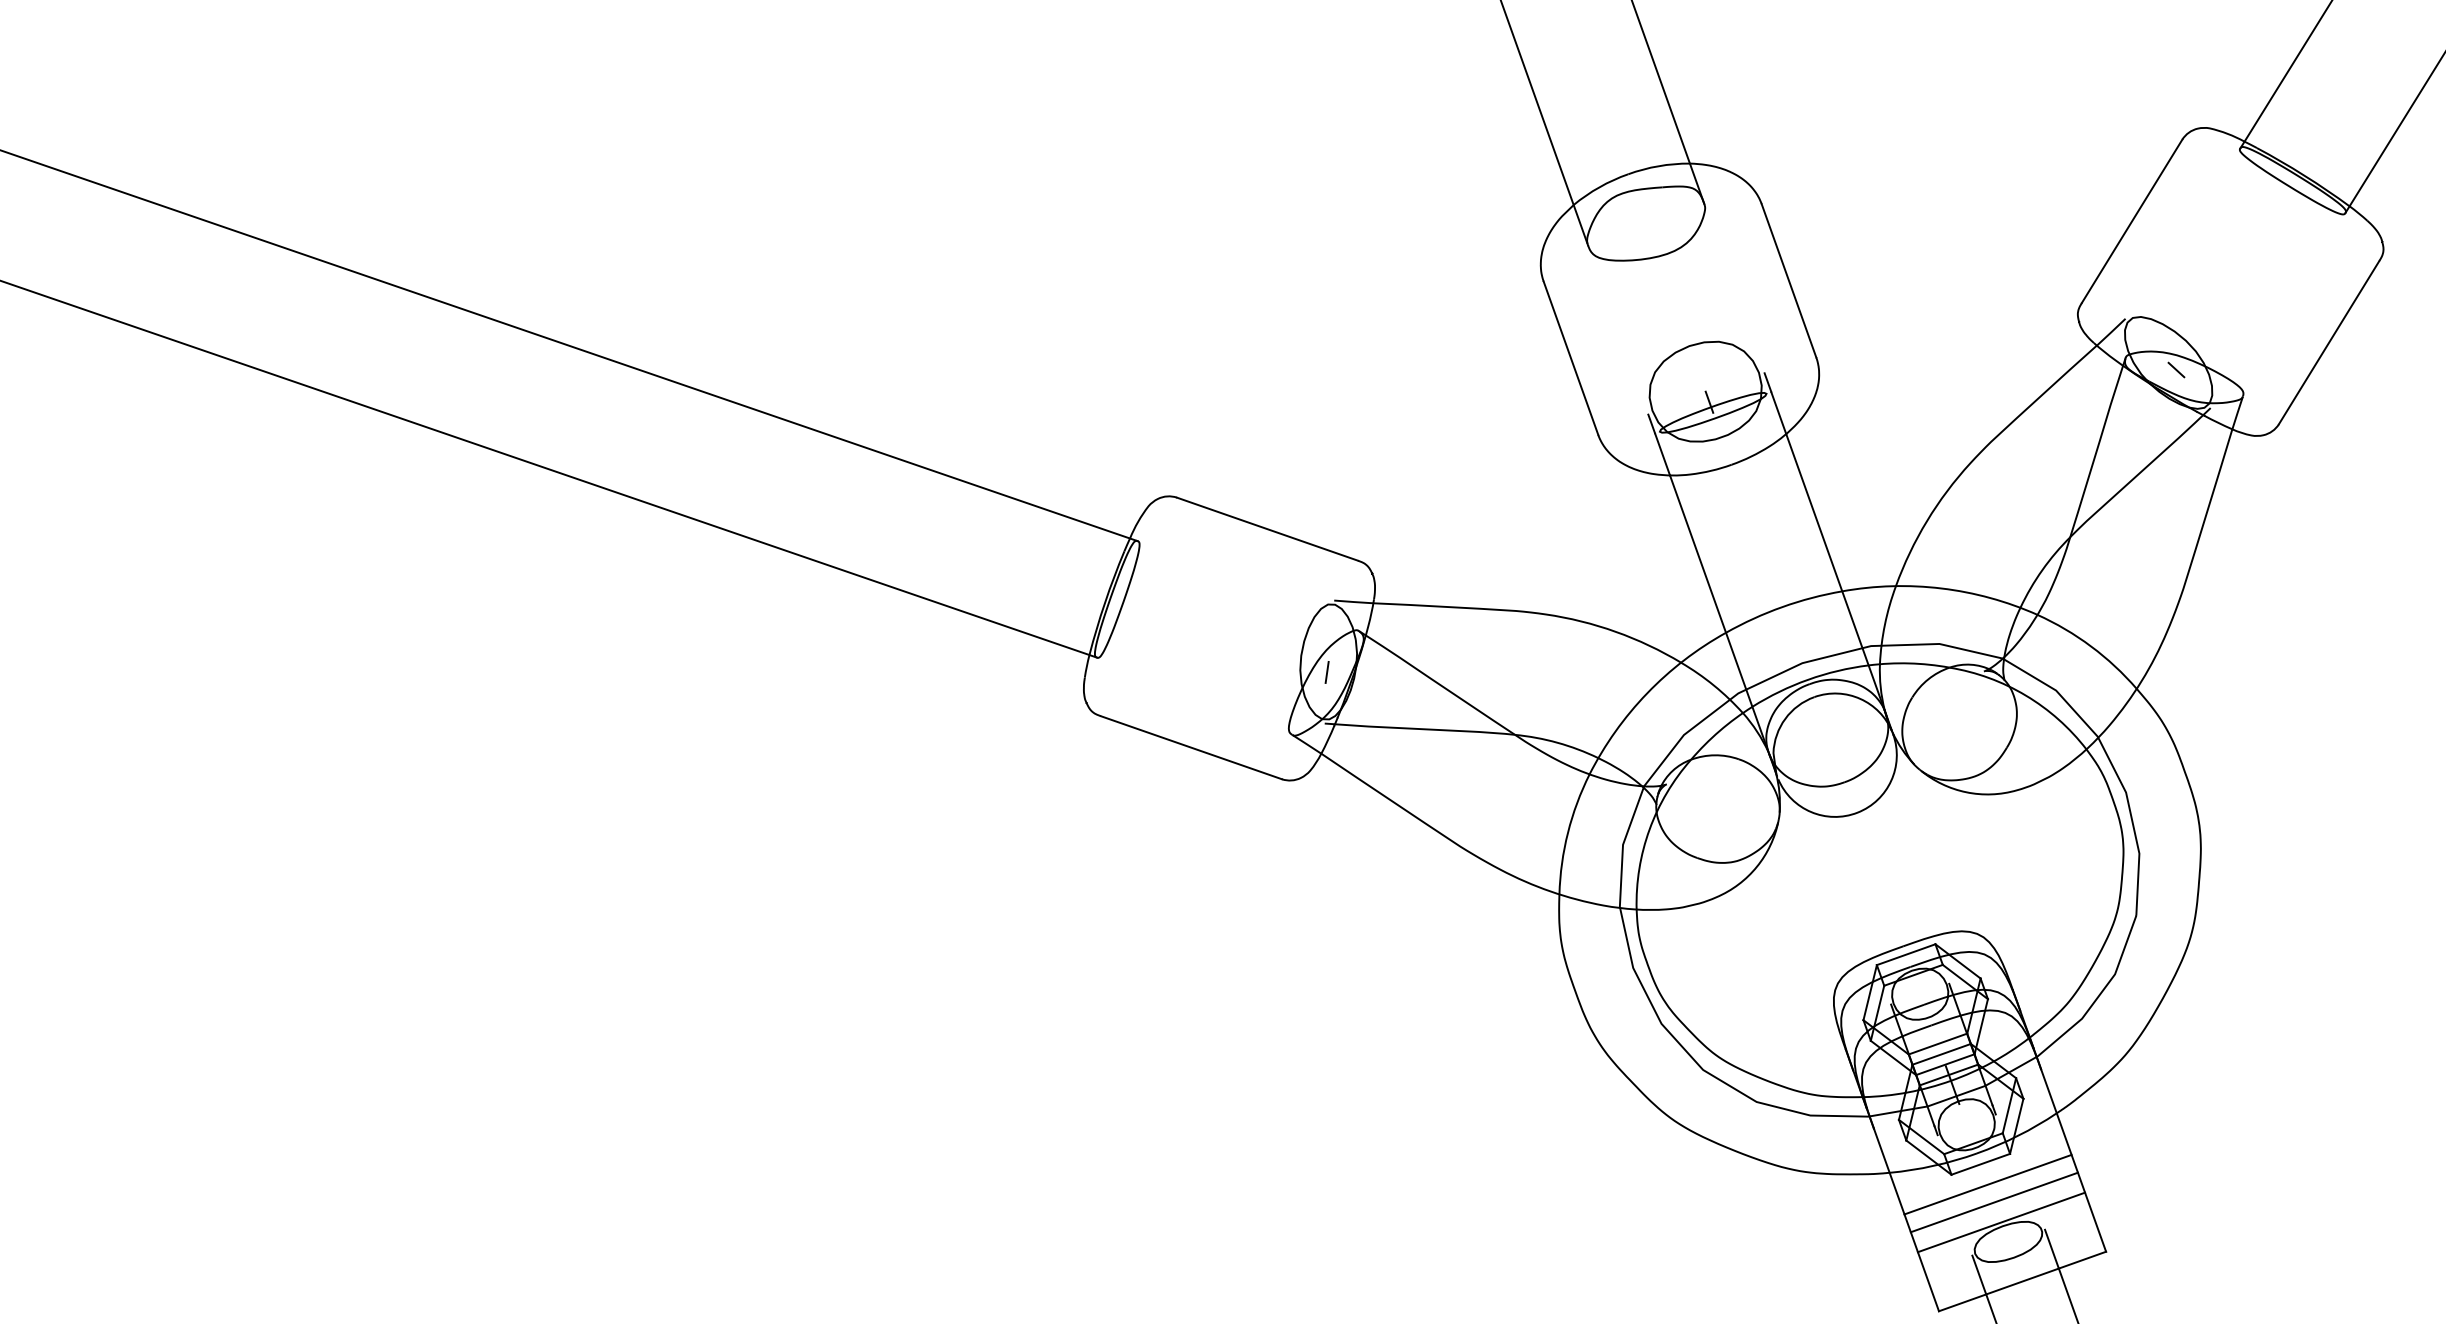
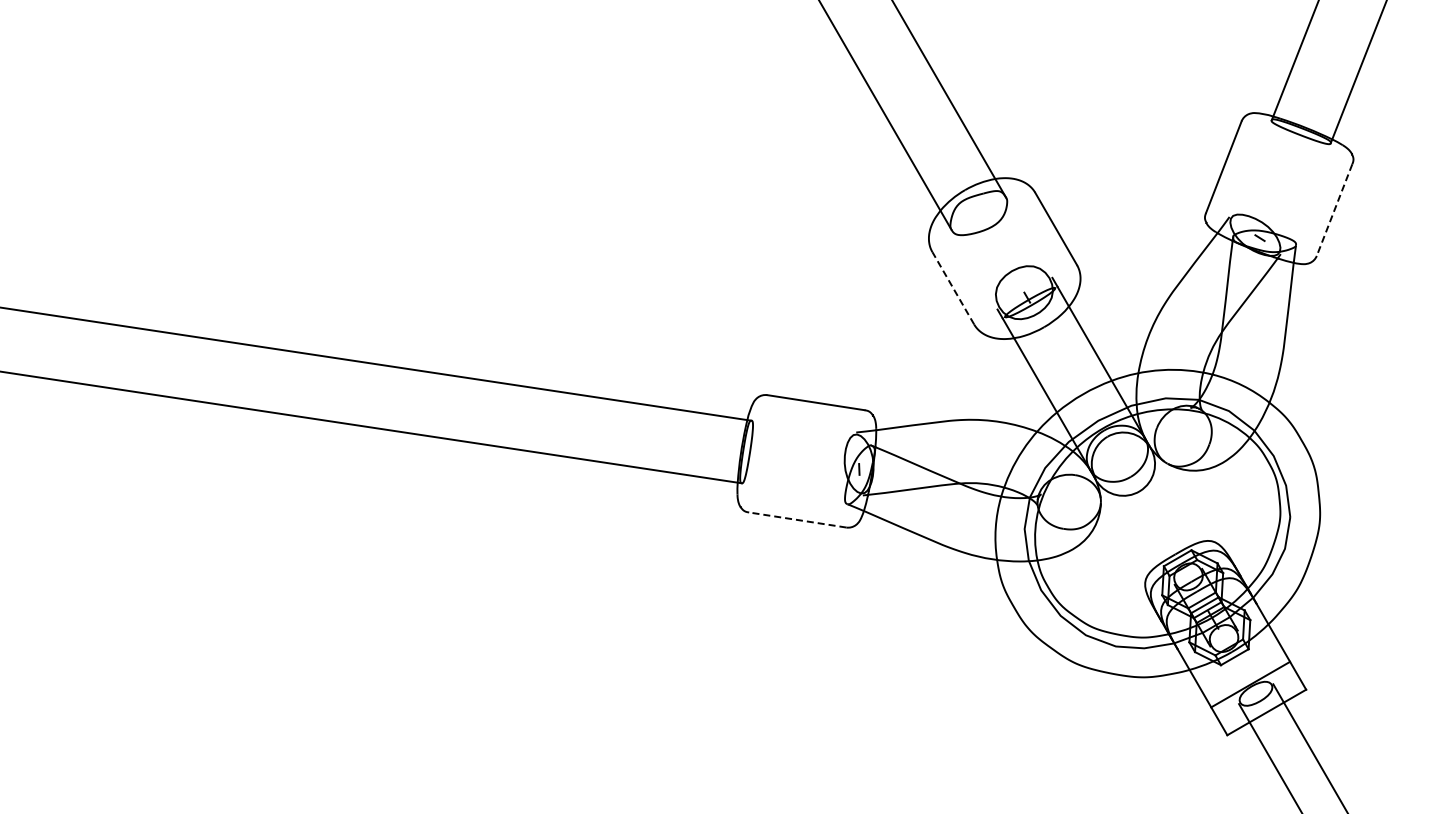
line: (2328, 343) -> (1334, 210), solid -> dashed
line: (1571, 358) -> (953, 288), solid -> dashed
line: (1191, 746) -> (797, 519), solid -> dashed
line: (1986, 1183) -> (1239, 666), removed
line: (1993, 1200) -> (1244, 674), removed

